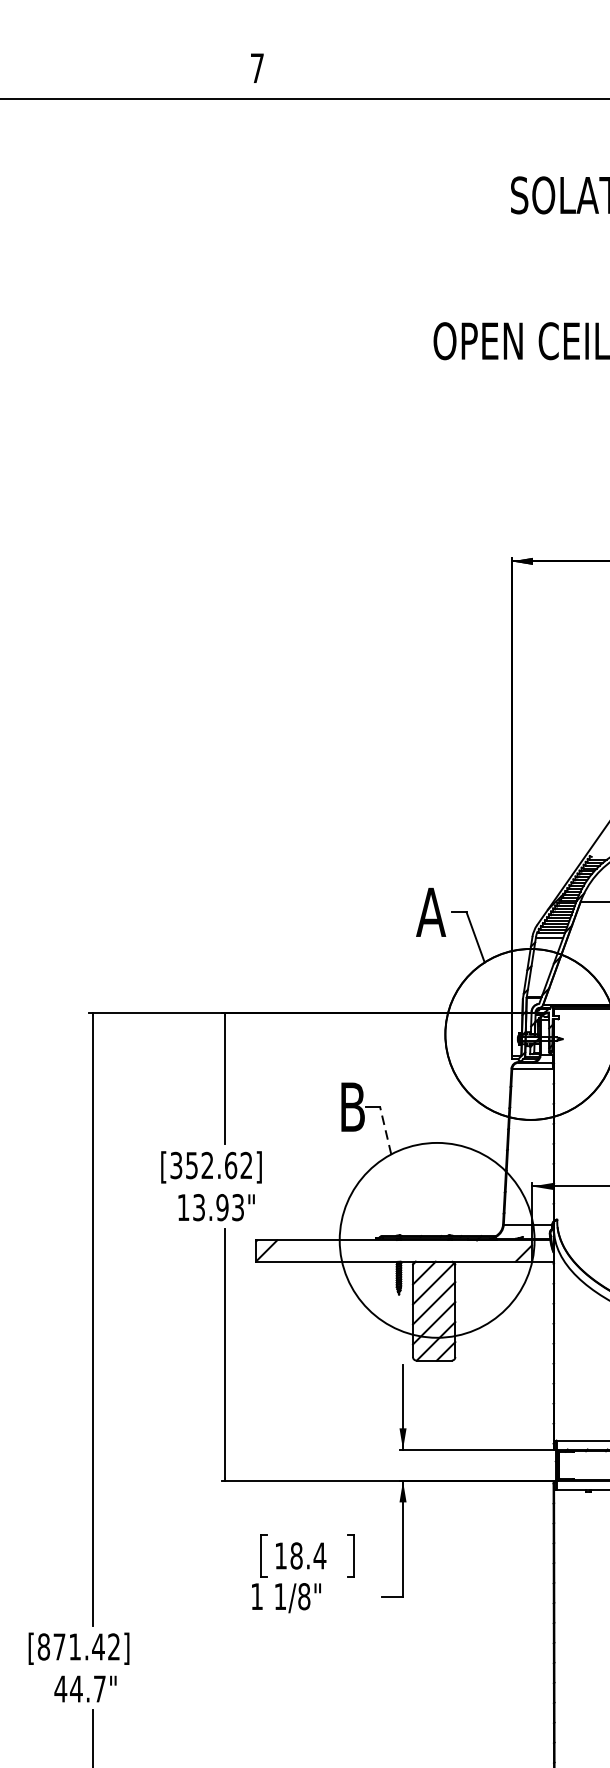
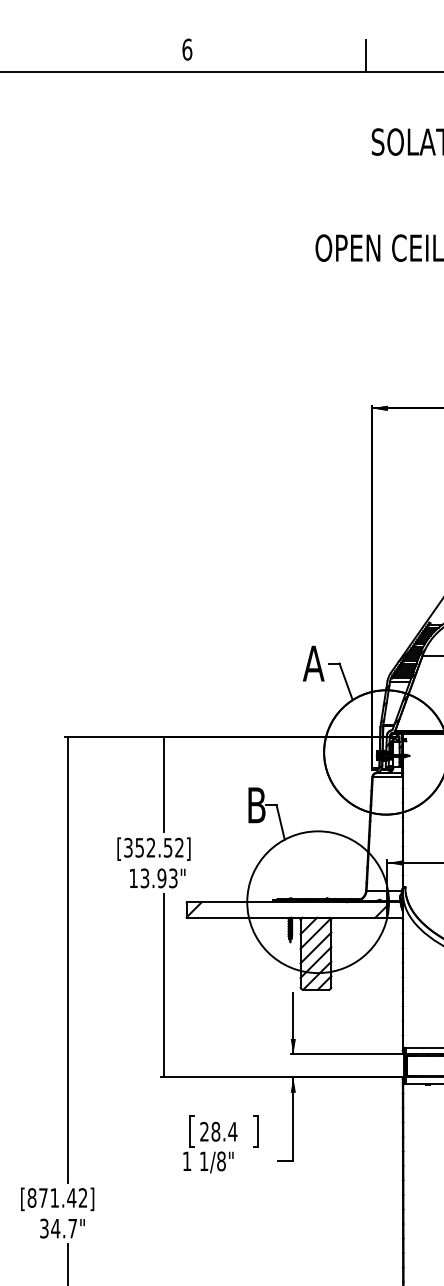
text: (257, 68) -> (187, 49), 7 -> 6
line: (502, 76) -> (365, 55), added
line: (385, 1130) -> (280, 822), dashed -> solid
text: (230, 1165) -> (167, 847), [352.62] -> [352.52]
text: (280, 1555) -> (204, 1131), 18.4 -> 28.4
text: (60, 1688) -> (44, 1228), 44.7" -> 34.7"

